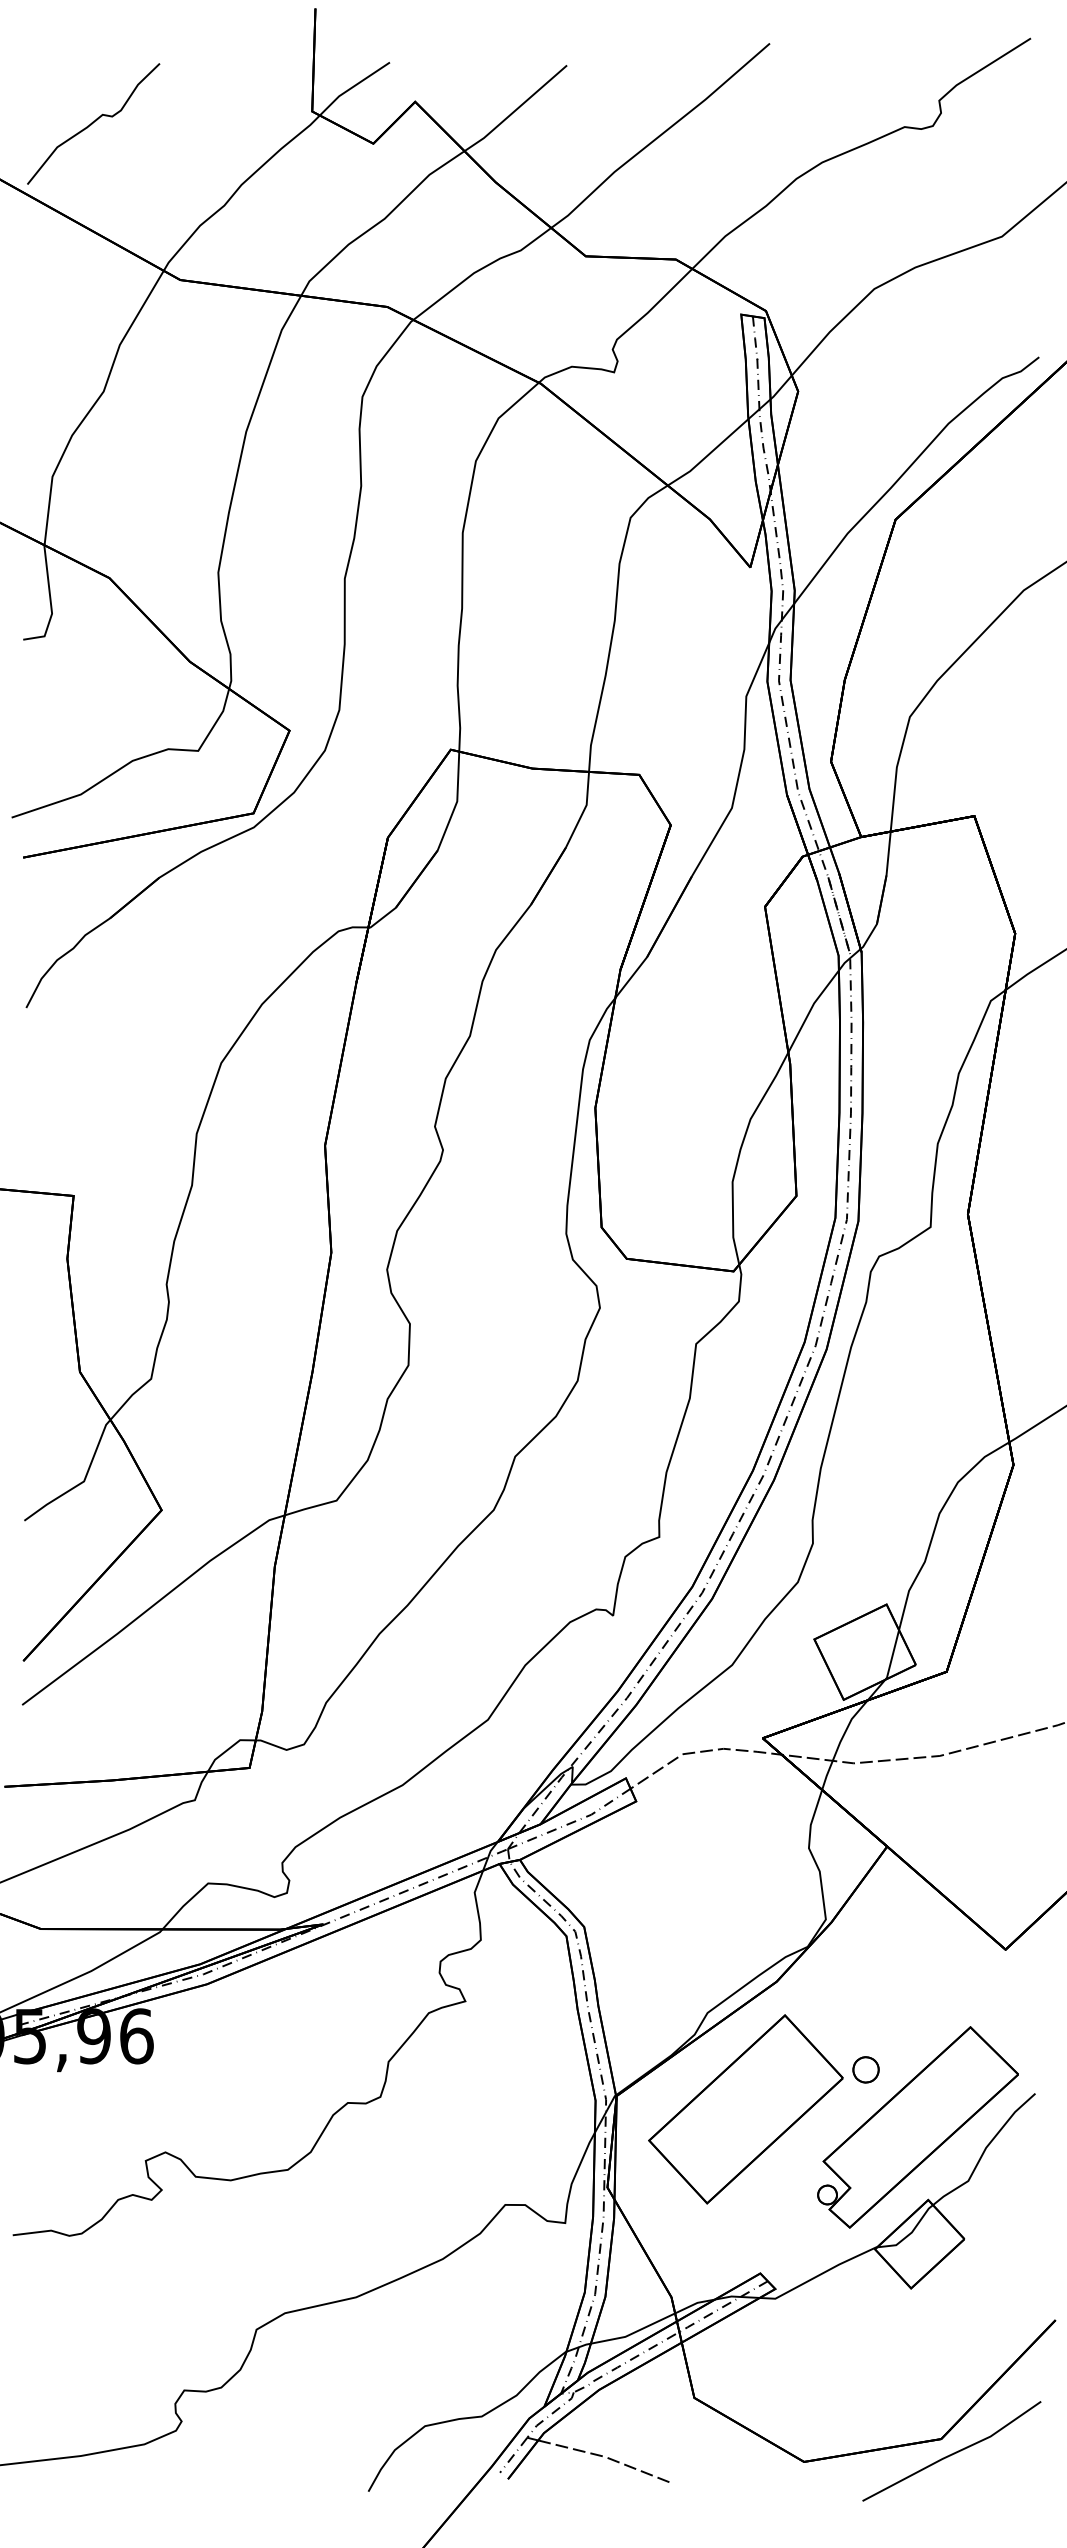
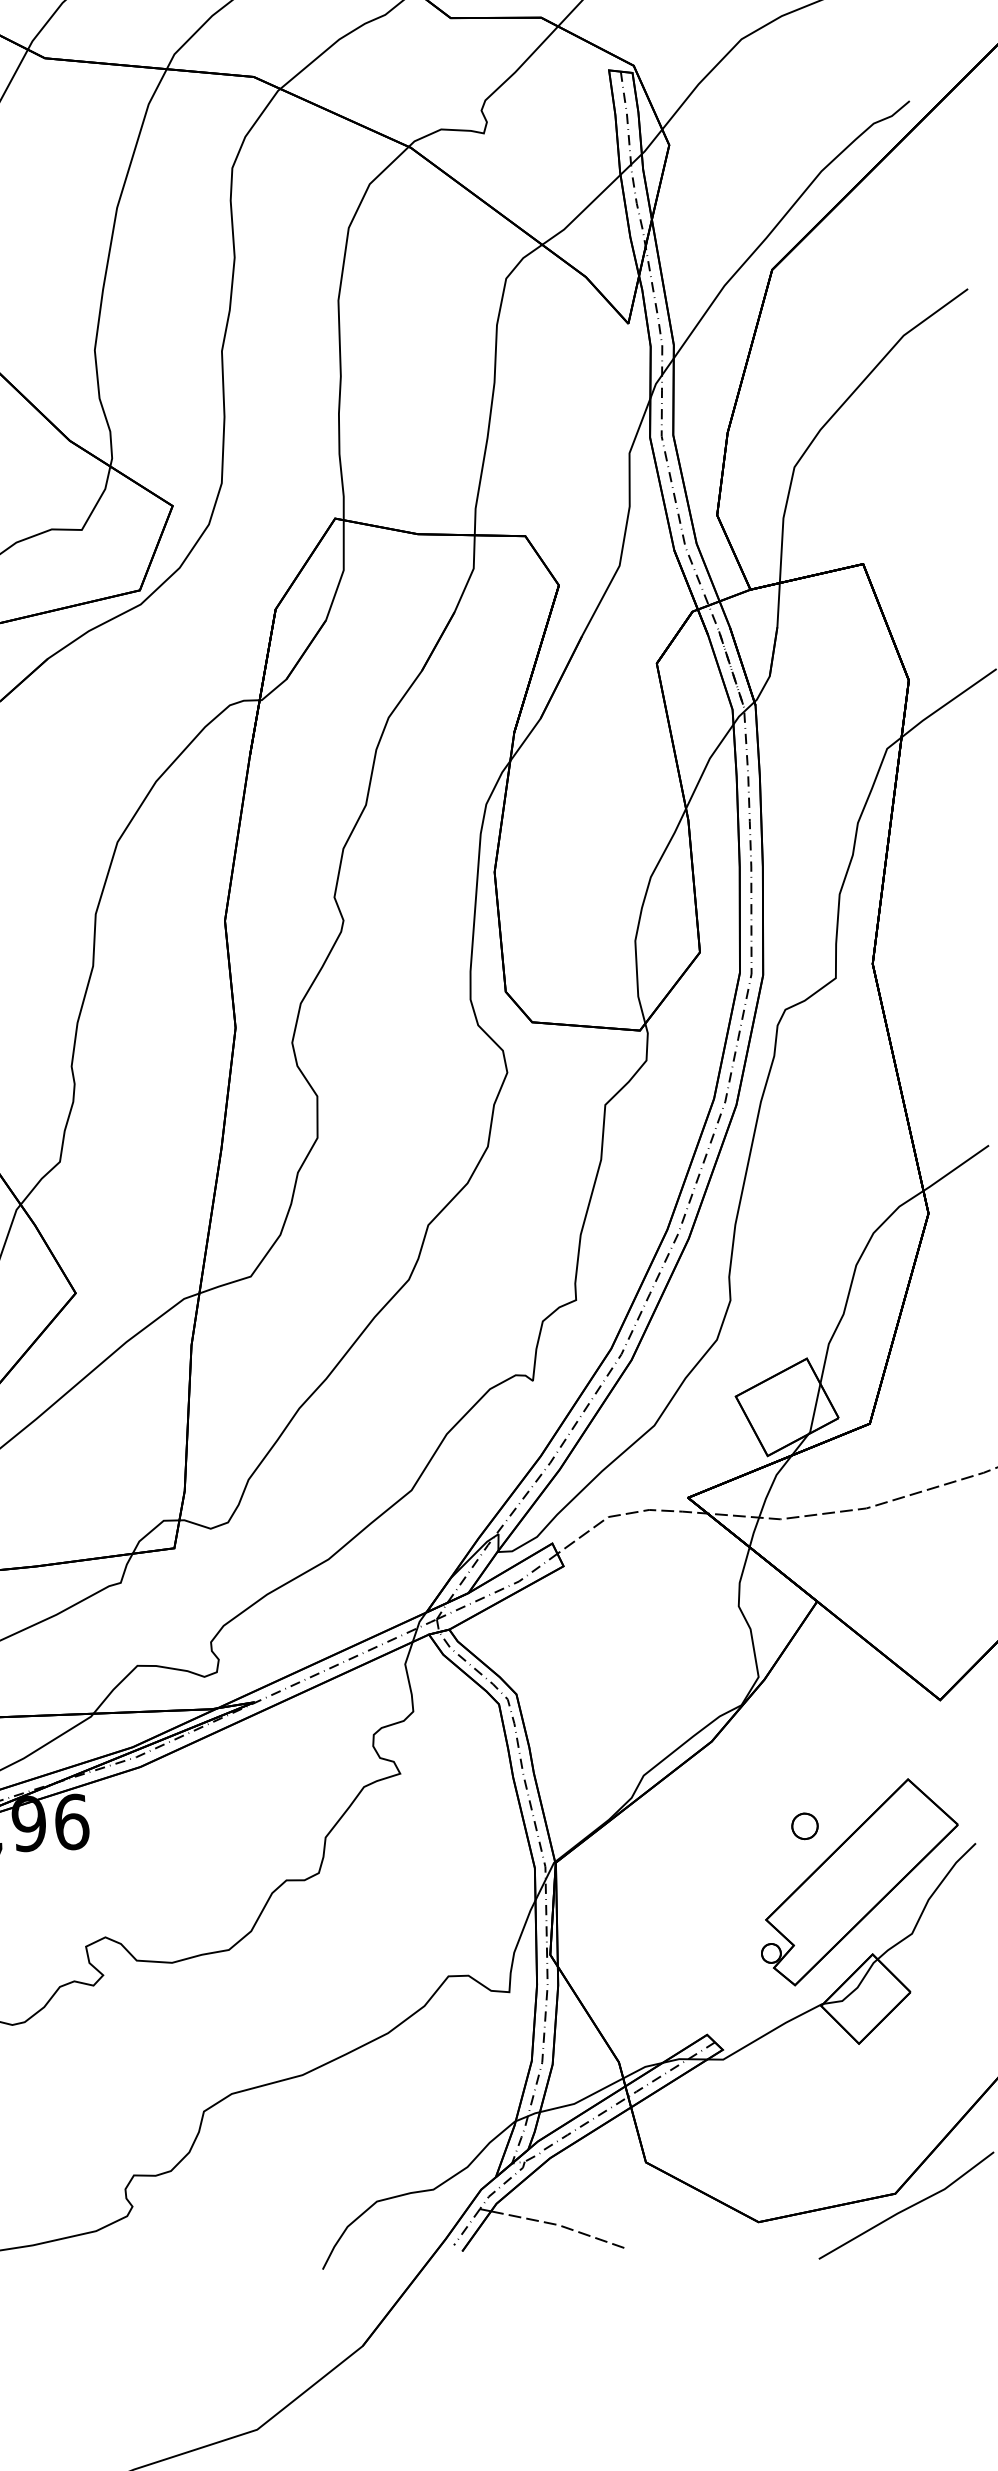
part: (745, 2109) -> (685, 1870), removed

